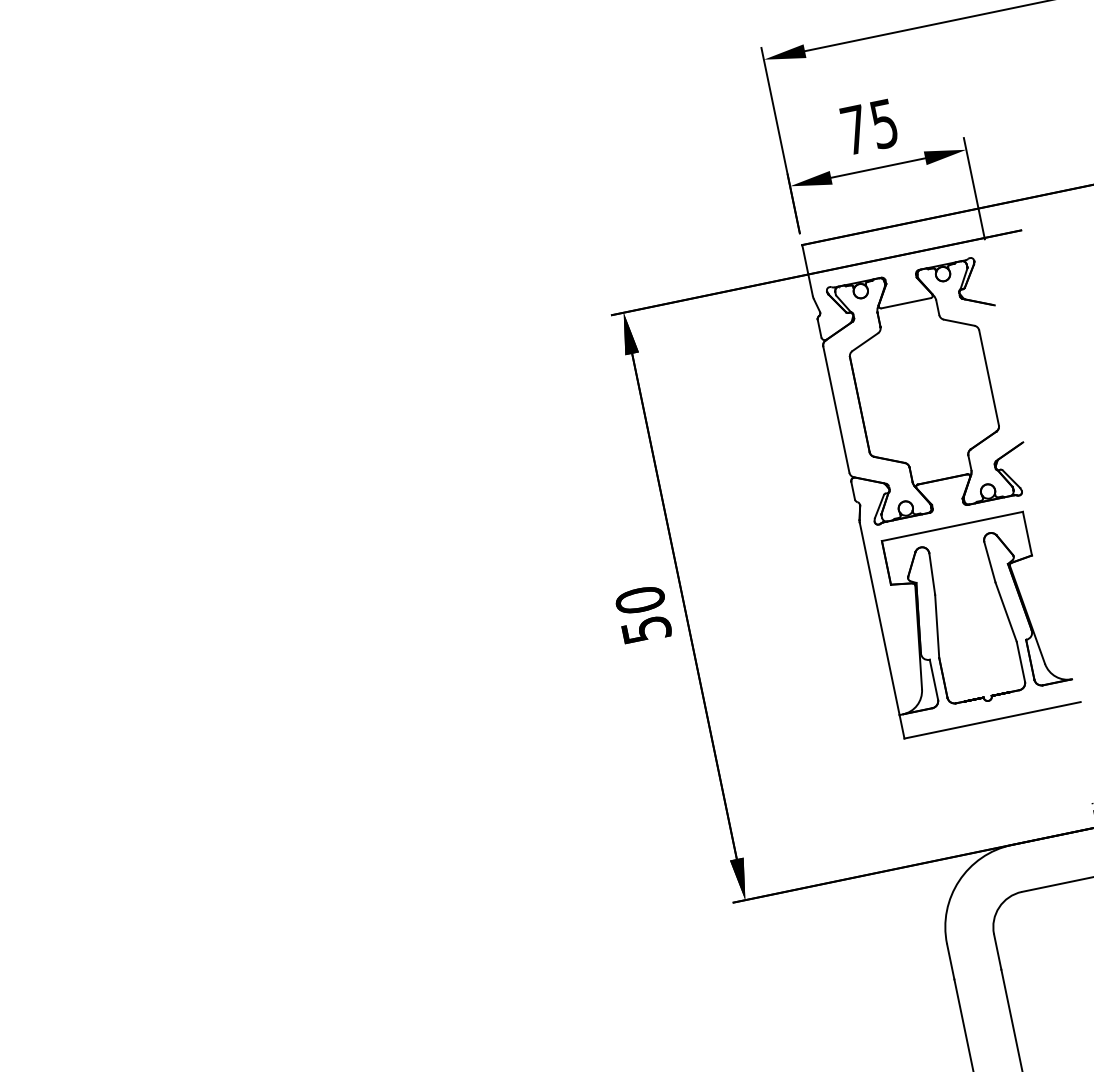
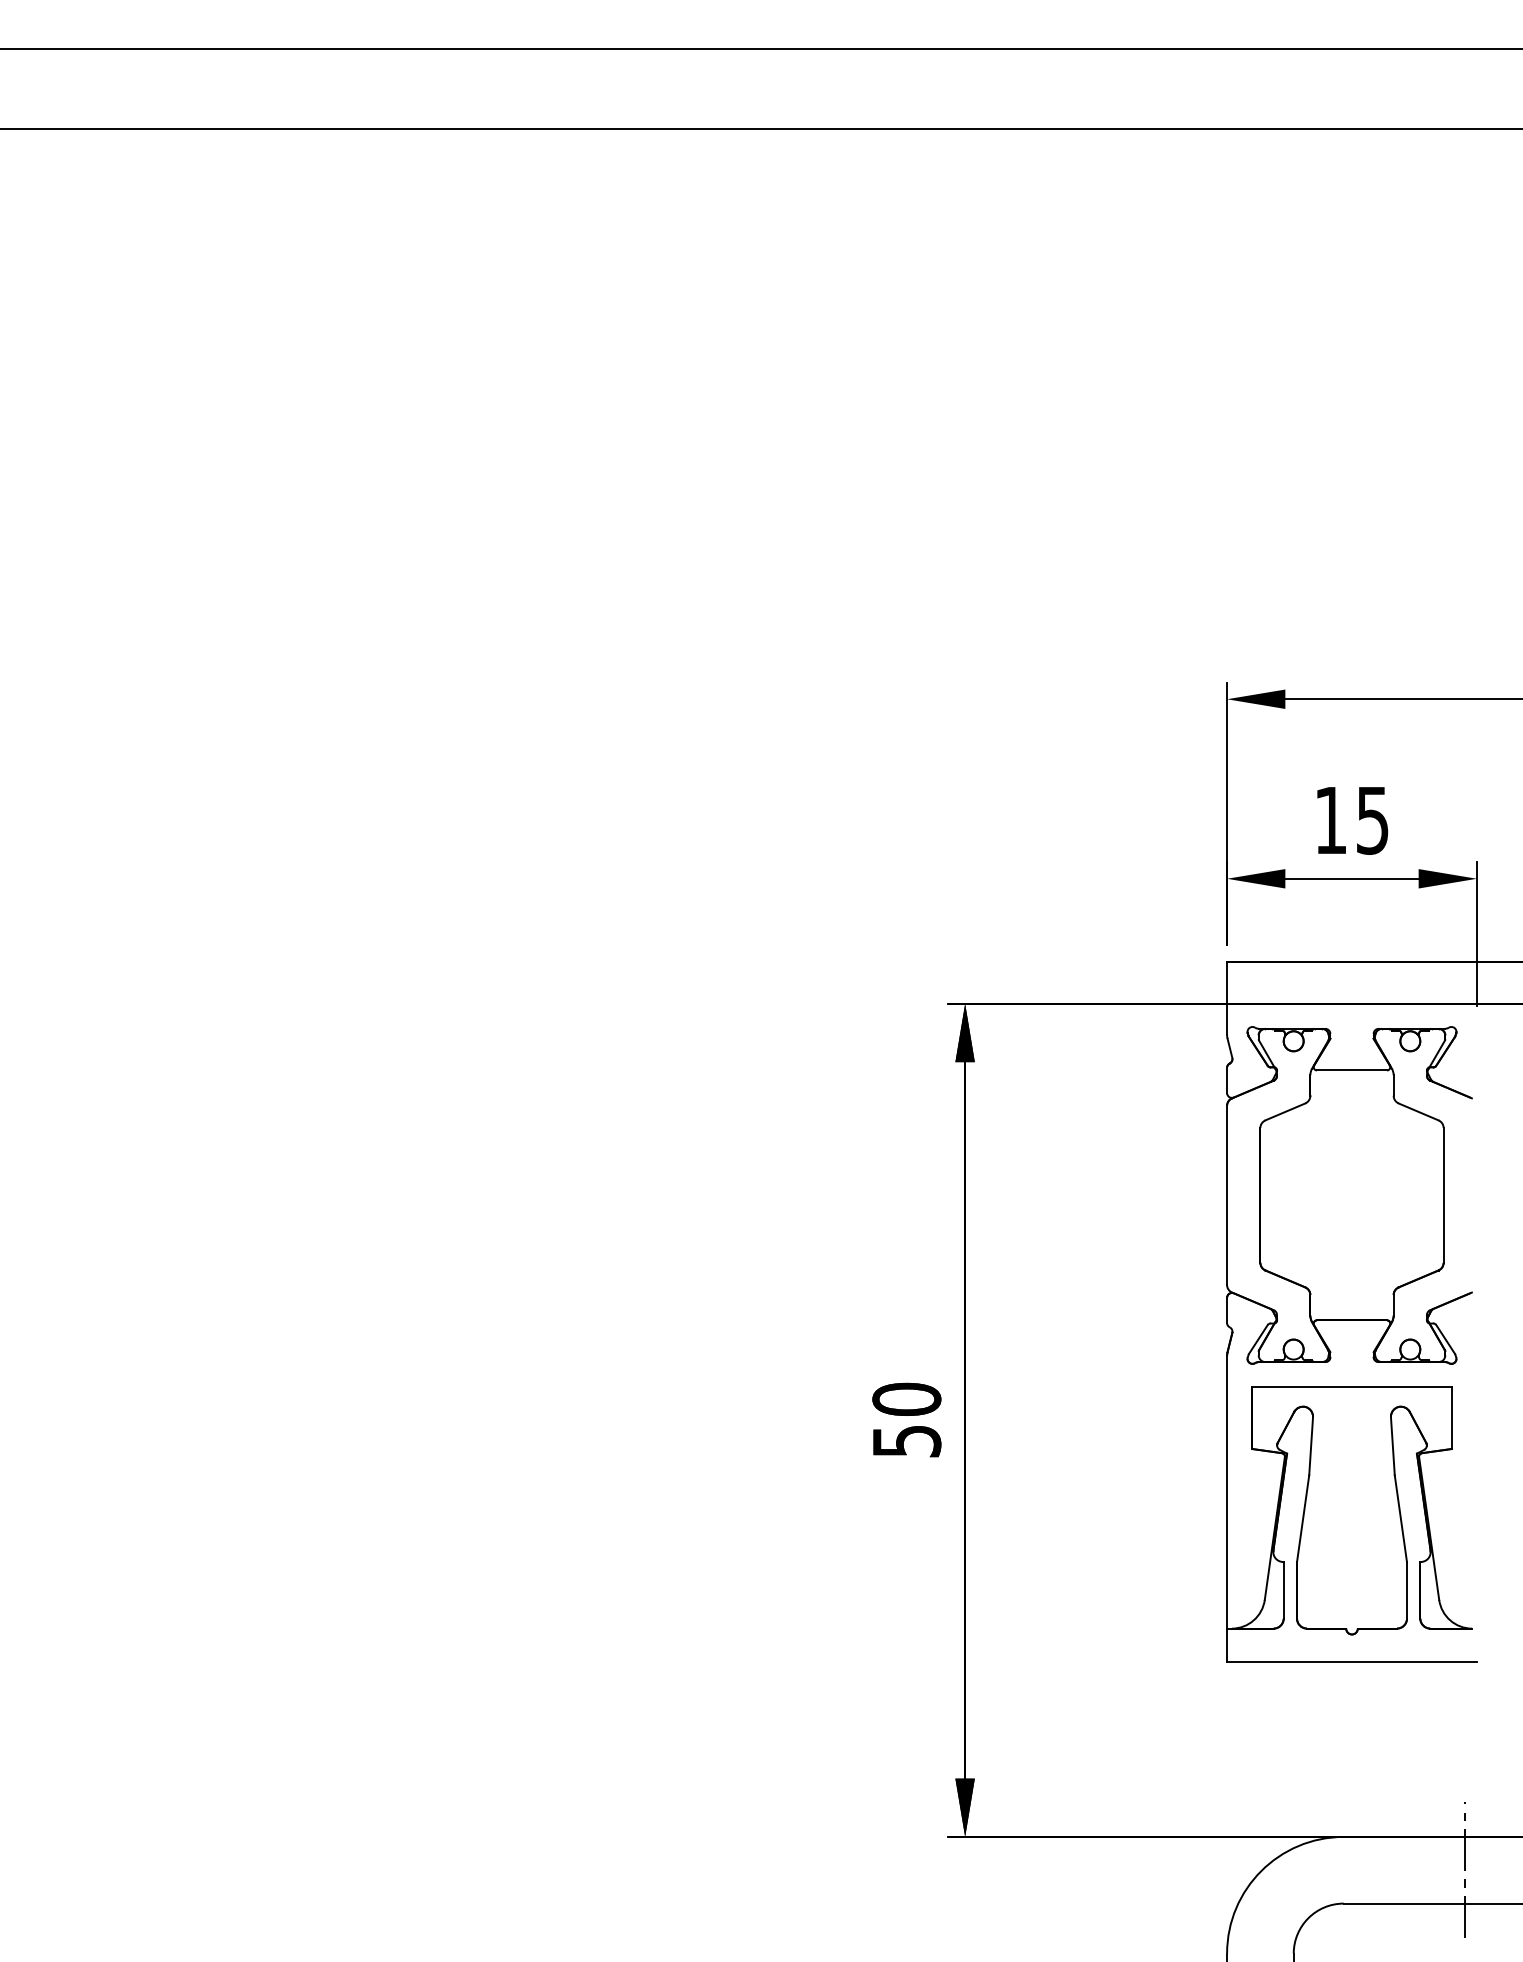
text: (854, 130) -> (1330, 820), 75 -> 15

